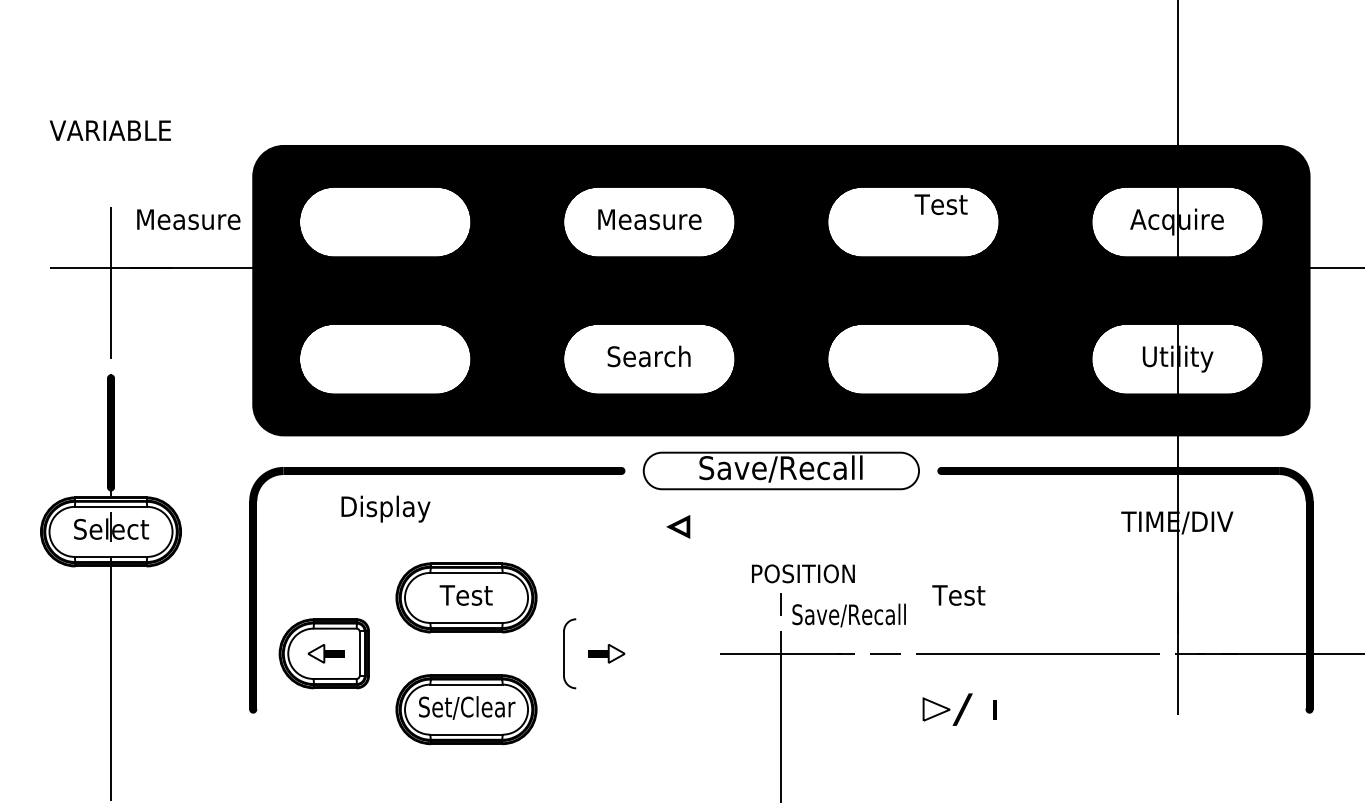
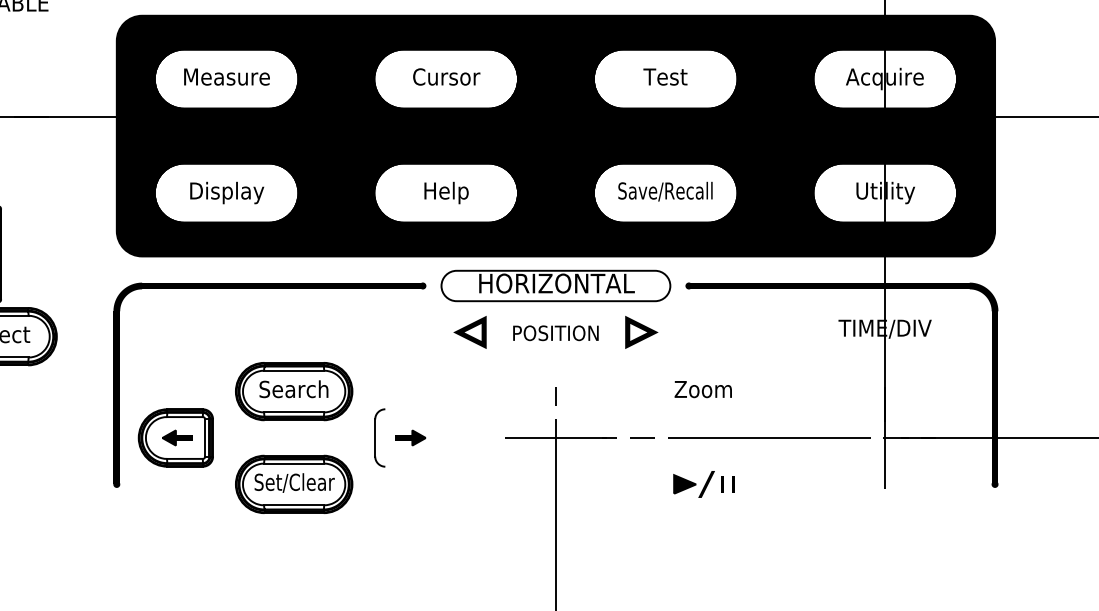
text: (940, 204) -> (664, 76), moved
text: (188, 219) -> (226, 76), moved
text: (649, 219) -> (446, 76), Measure -> Cursor
text: (648, 358) -> (445, 192), Search -> Help
text: (782, 468) -> (556, 283), Save/Recall -> HORIZONTAL
text: (385, 508) -> (226, 192), moved
part: (678, 526) -> (470, 332), size x1.67
part: (884, 526) -> (641, 332), added
text: (803, 573) -> (556, 333), moved
text: (465, 594) -> (293, 388), Test -> Search
text: (958, 595) -> (703, 389), Test -> Zoom
text: (848, 615) -> (664, 191), moved
fill: (316, 653) -> (169, 437), added
fill: (616, 653) -> (418, 437), added
fill: (936, 709) -> (684, 484), added
line: (981, 709) -> (722, 484), added

